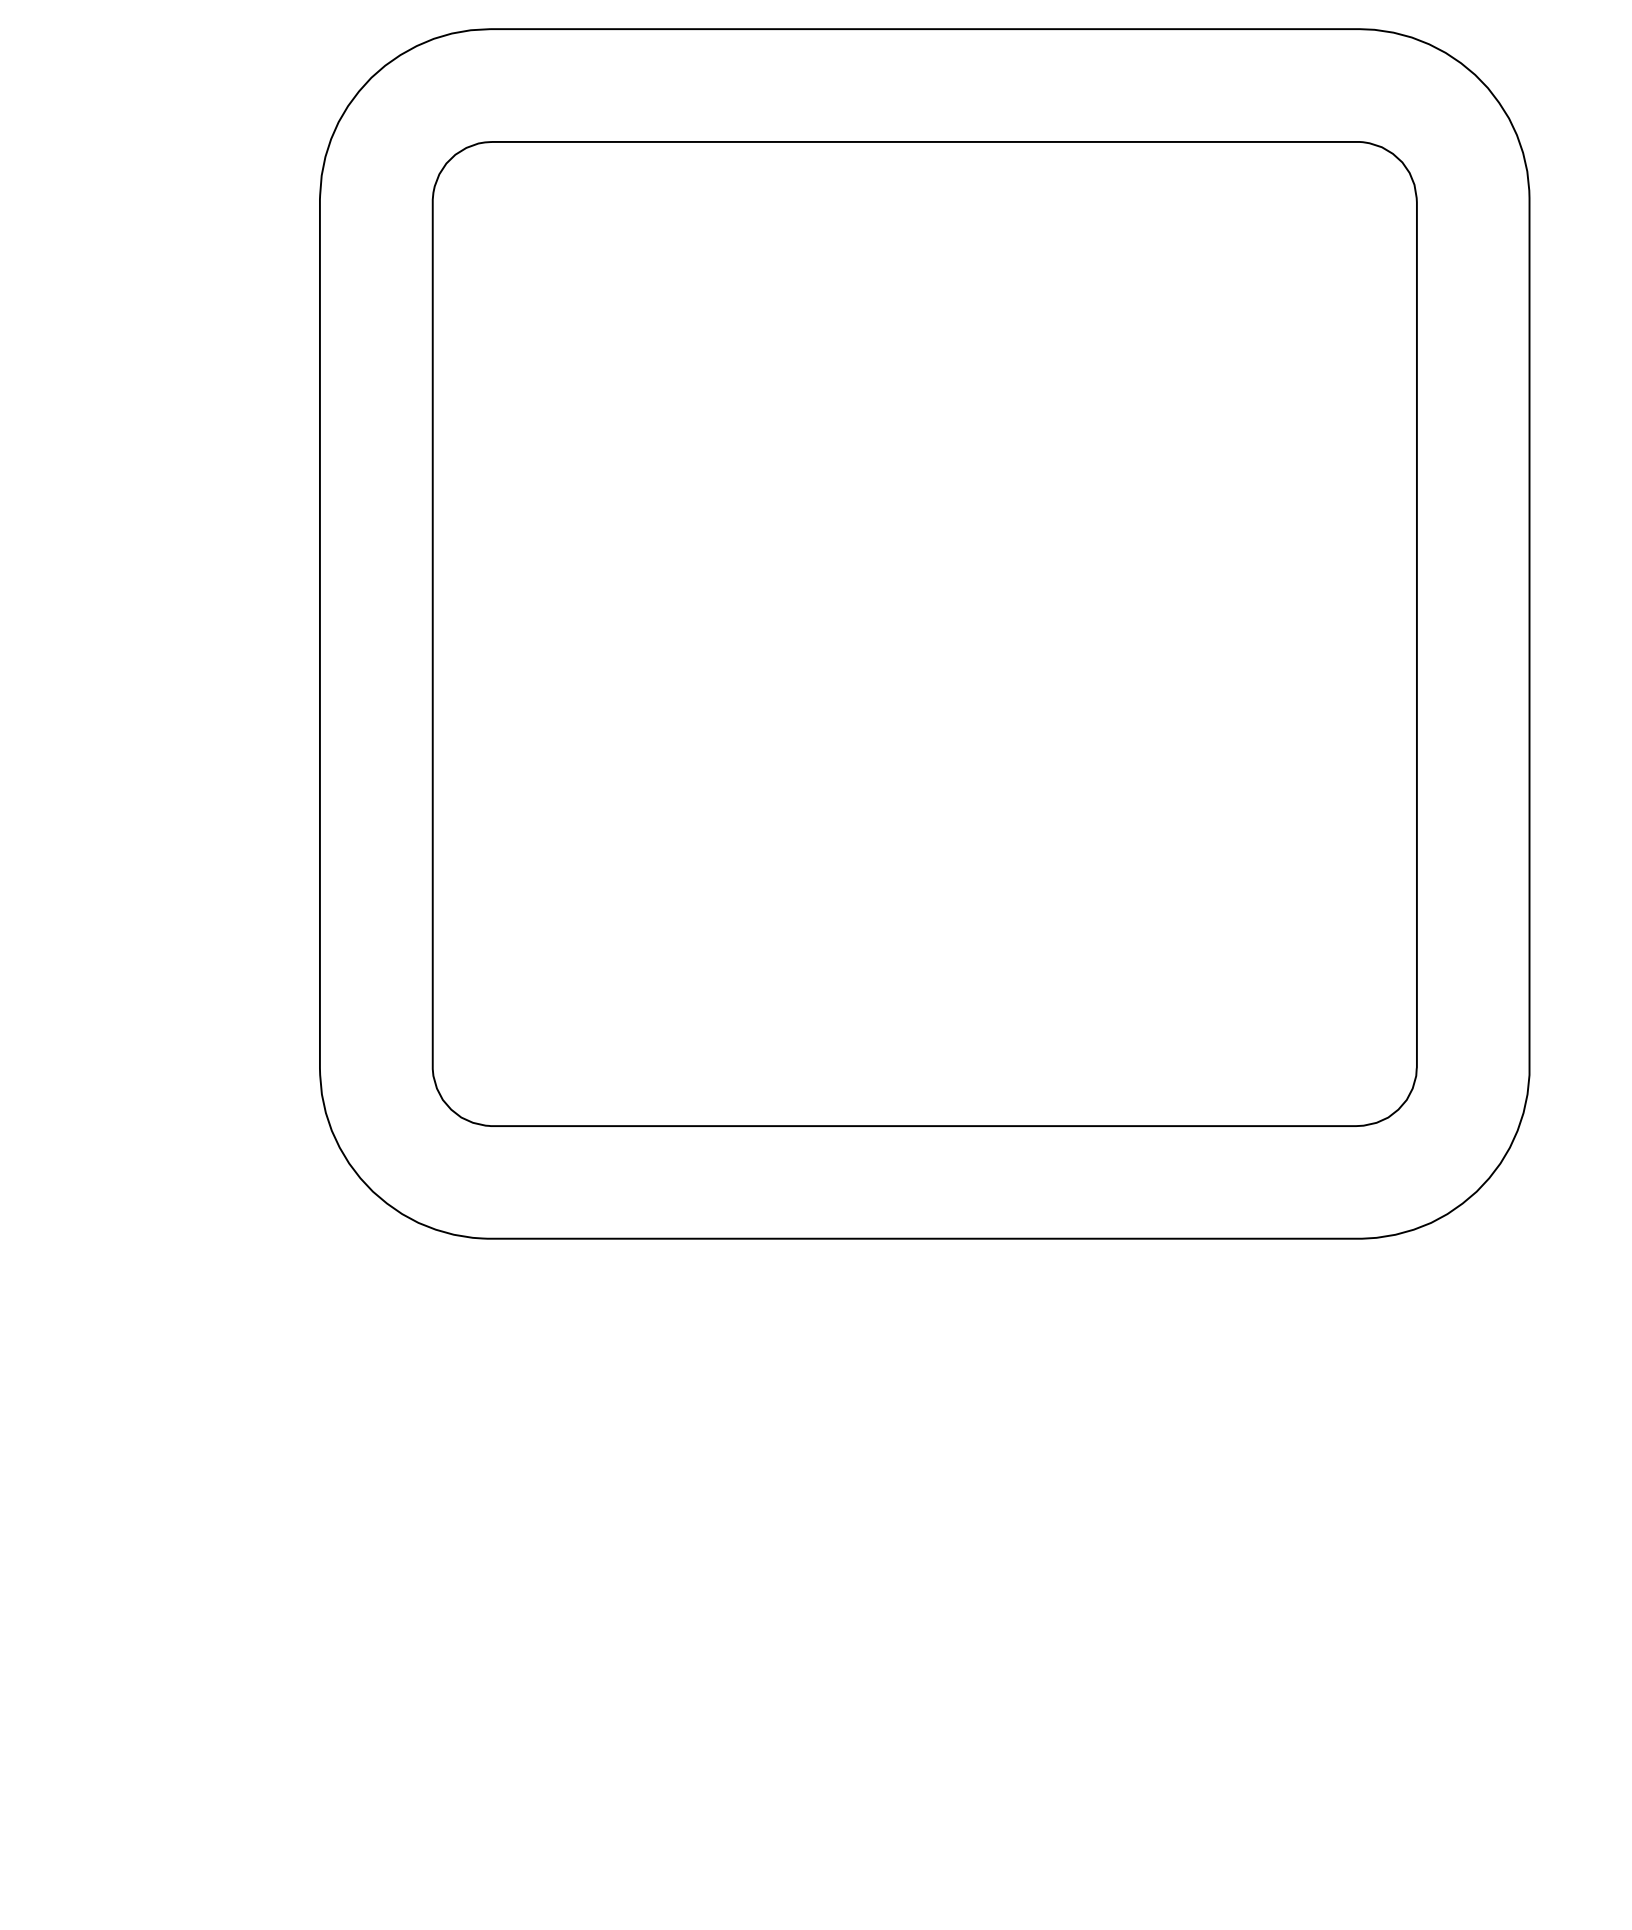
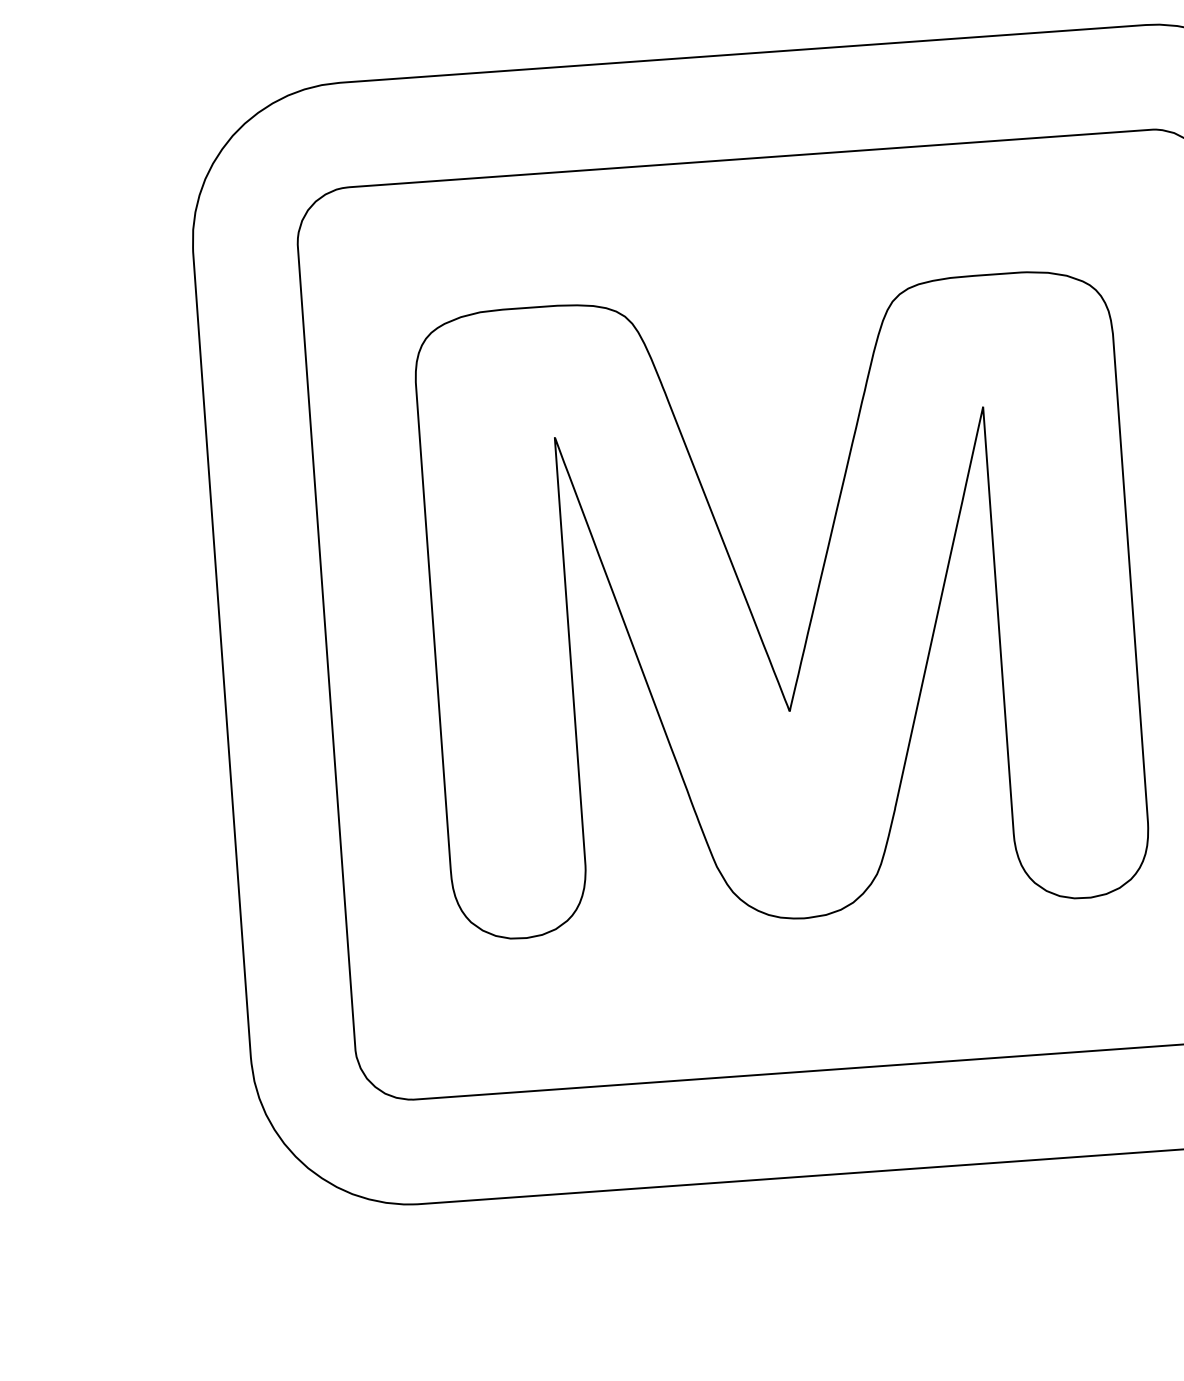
part: (893, 633) -> (753, 616), added

